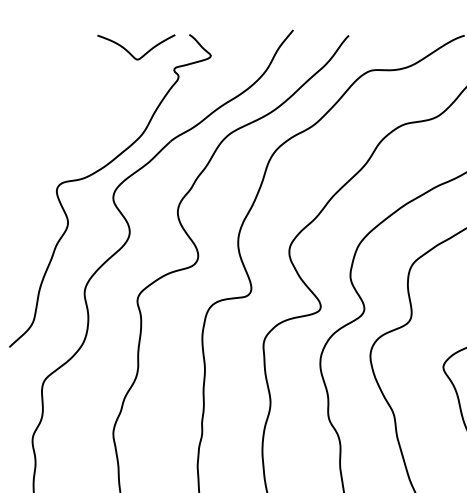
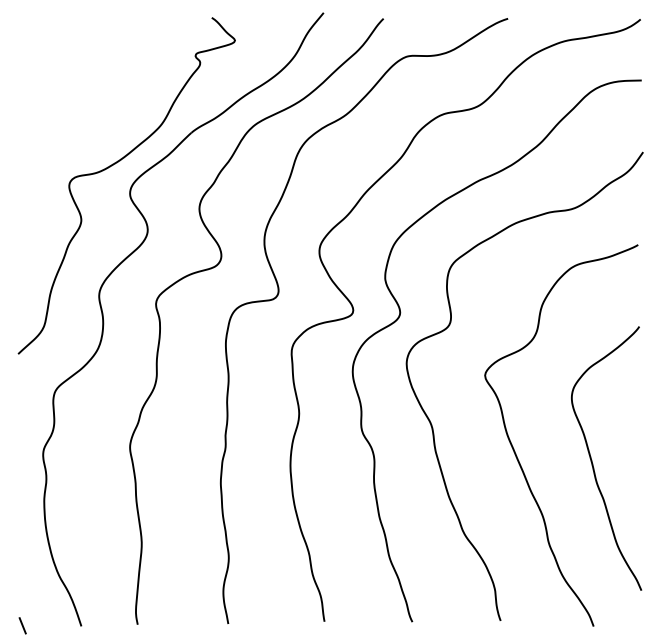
curve: (130, 53) -> (148, 37), removed

